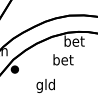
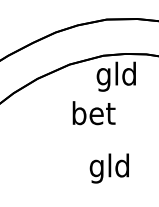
text: (74, 42) -> (117, 76), bet -> gld
text: (45, 85) -> (108, 167), moved

